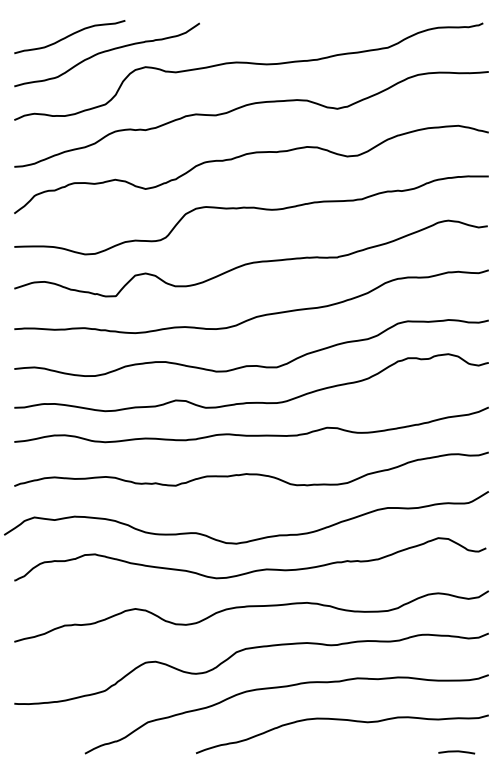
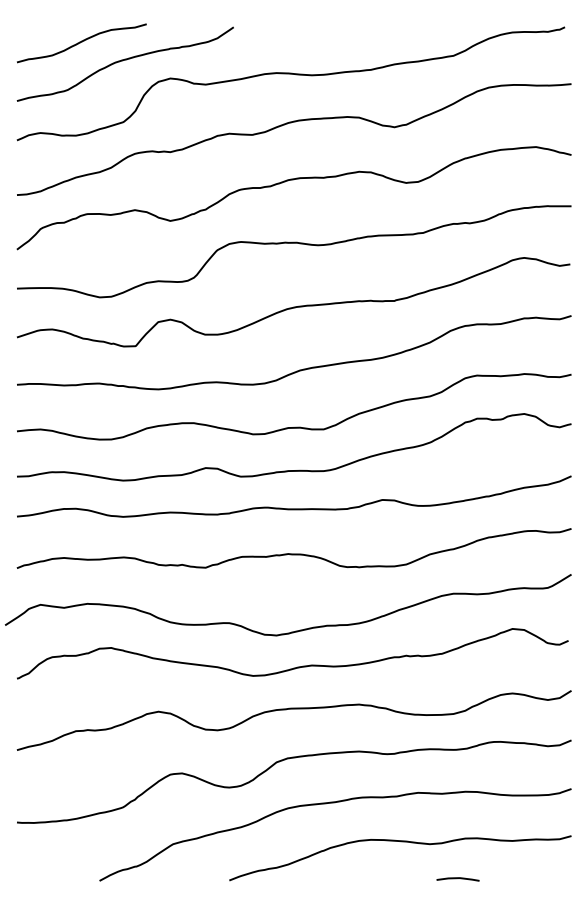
curve: (456, 752) -> (457, 879), moved

